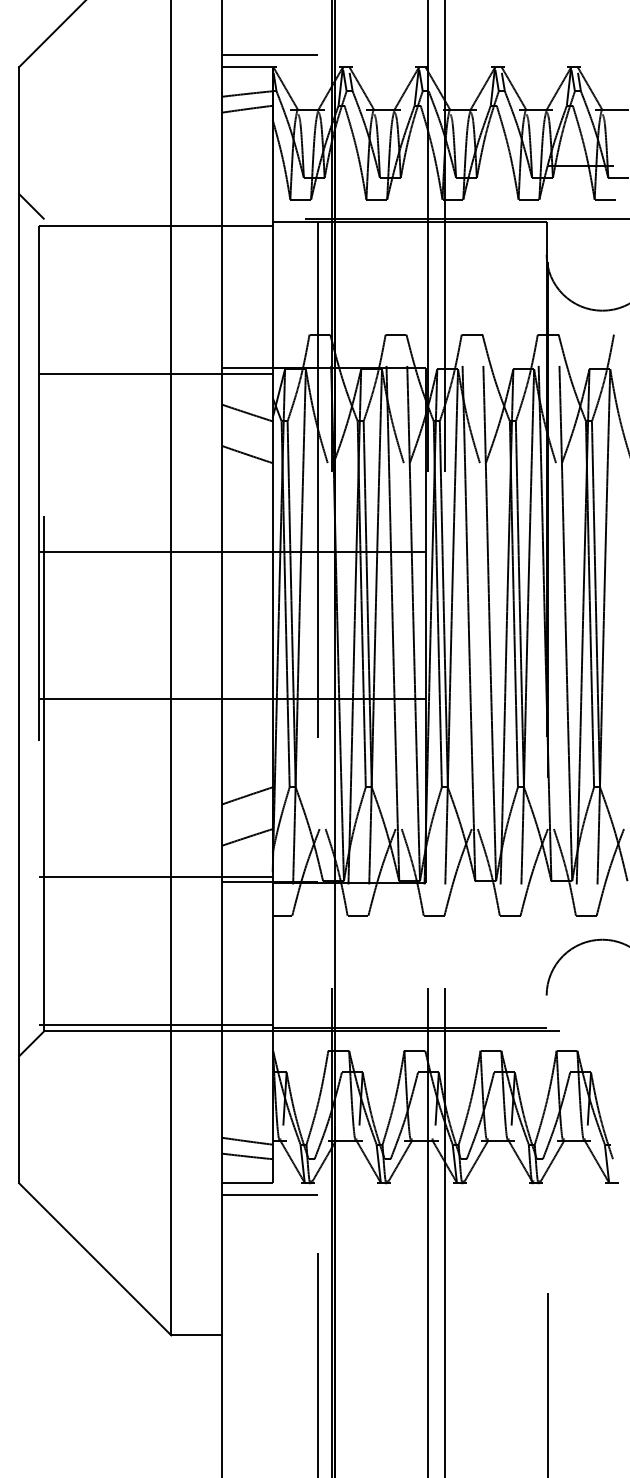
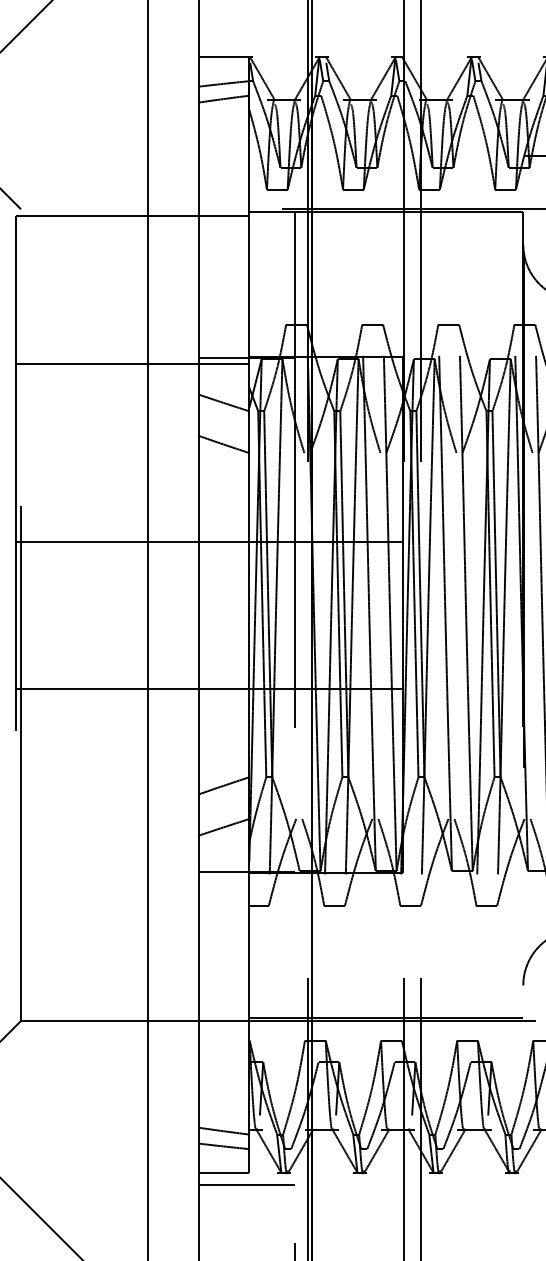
line: (270, 55) -> (247, 45), removed
line: (155, 876) -> (132, 866), removed
line: (155, 1024) -> (132, 1014), removed

